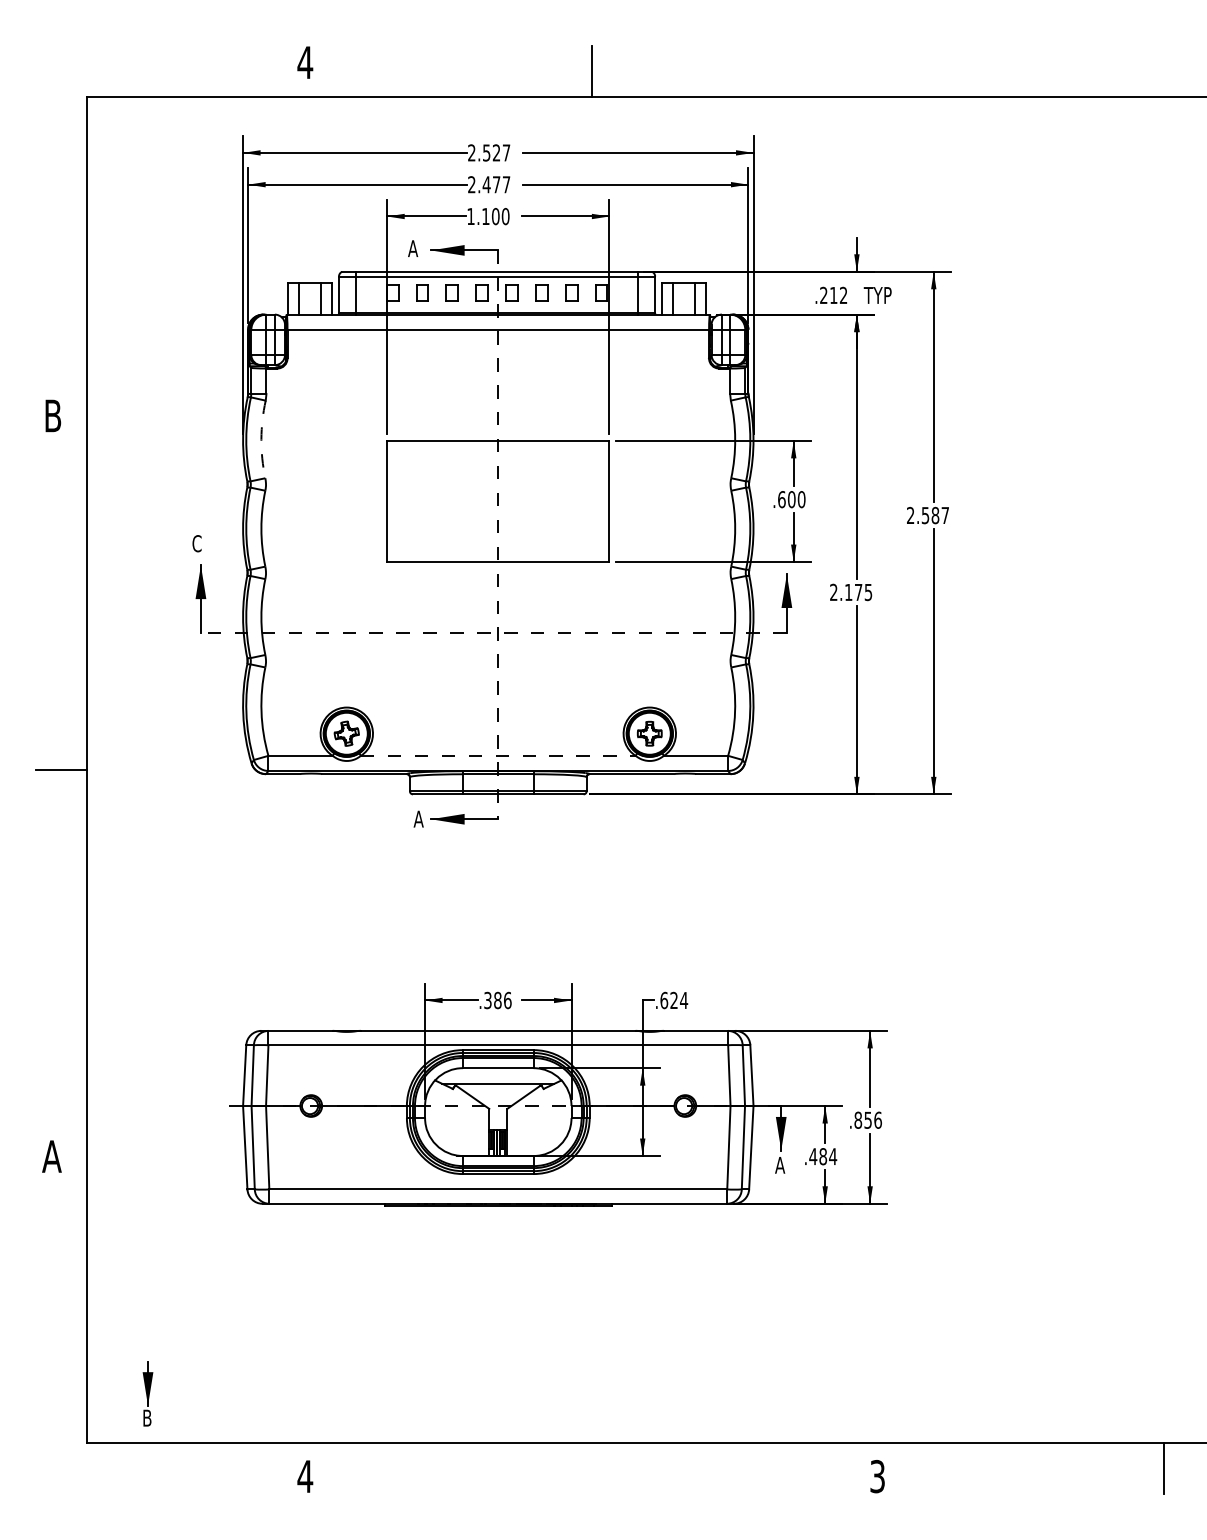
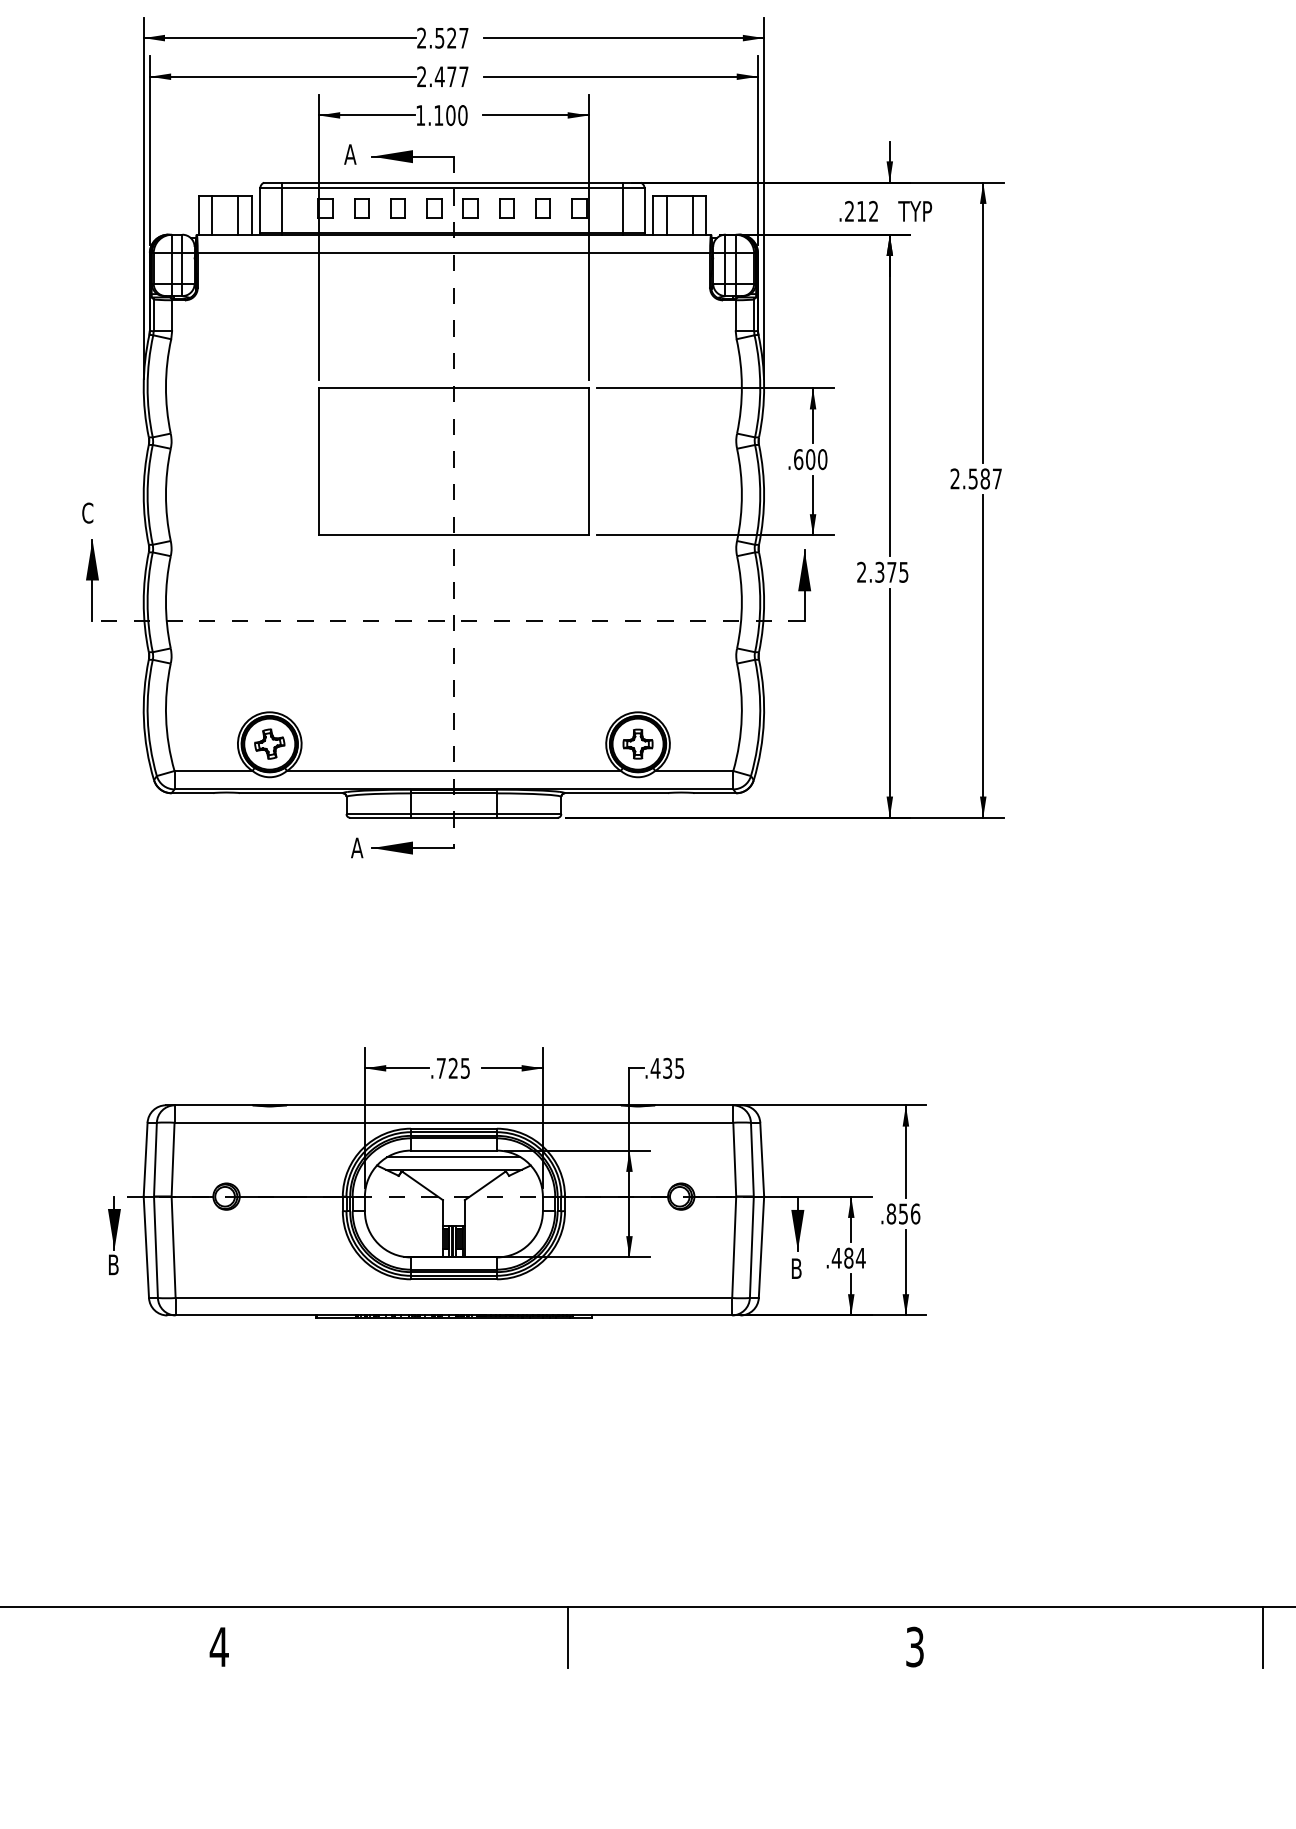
arc: (261, 439) -> (166, 386), dashed -> solid
text: (848, 592) -> (879, 572), 2.175 -> 2.375
line: (498, 755) -> (454, 770), dashed -> solid
text: (497, 1000) -> (452, 1068), .386 -> .725
text: (674, 1000) -> (668, 1068), .624 -> .435
line: (498, 1073) -> (454, 1157), added
text: (780, 1165) -> (796, 1268), A -> B
part: (147, 1393) -> (113, 1234), moved
line: (591, 1468) -> (567, 1637), added

